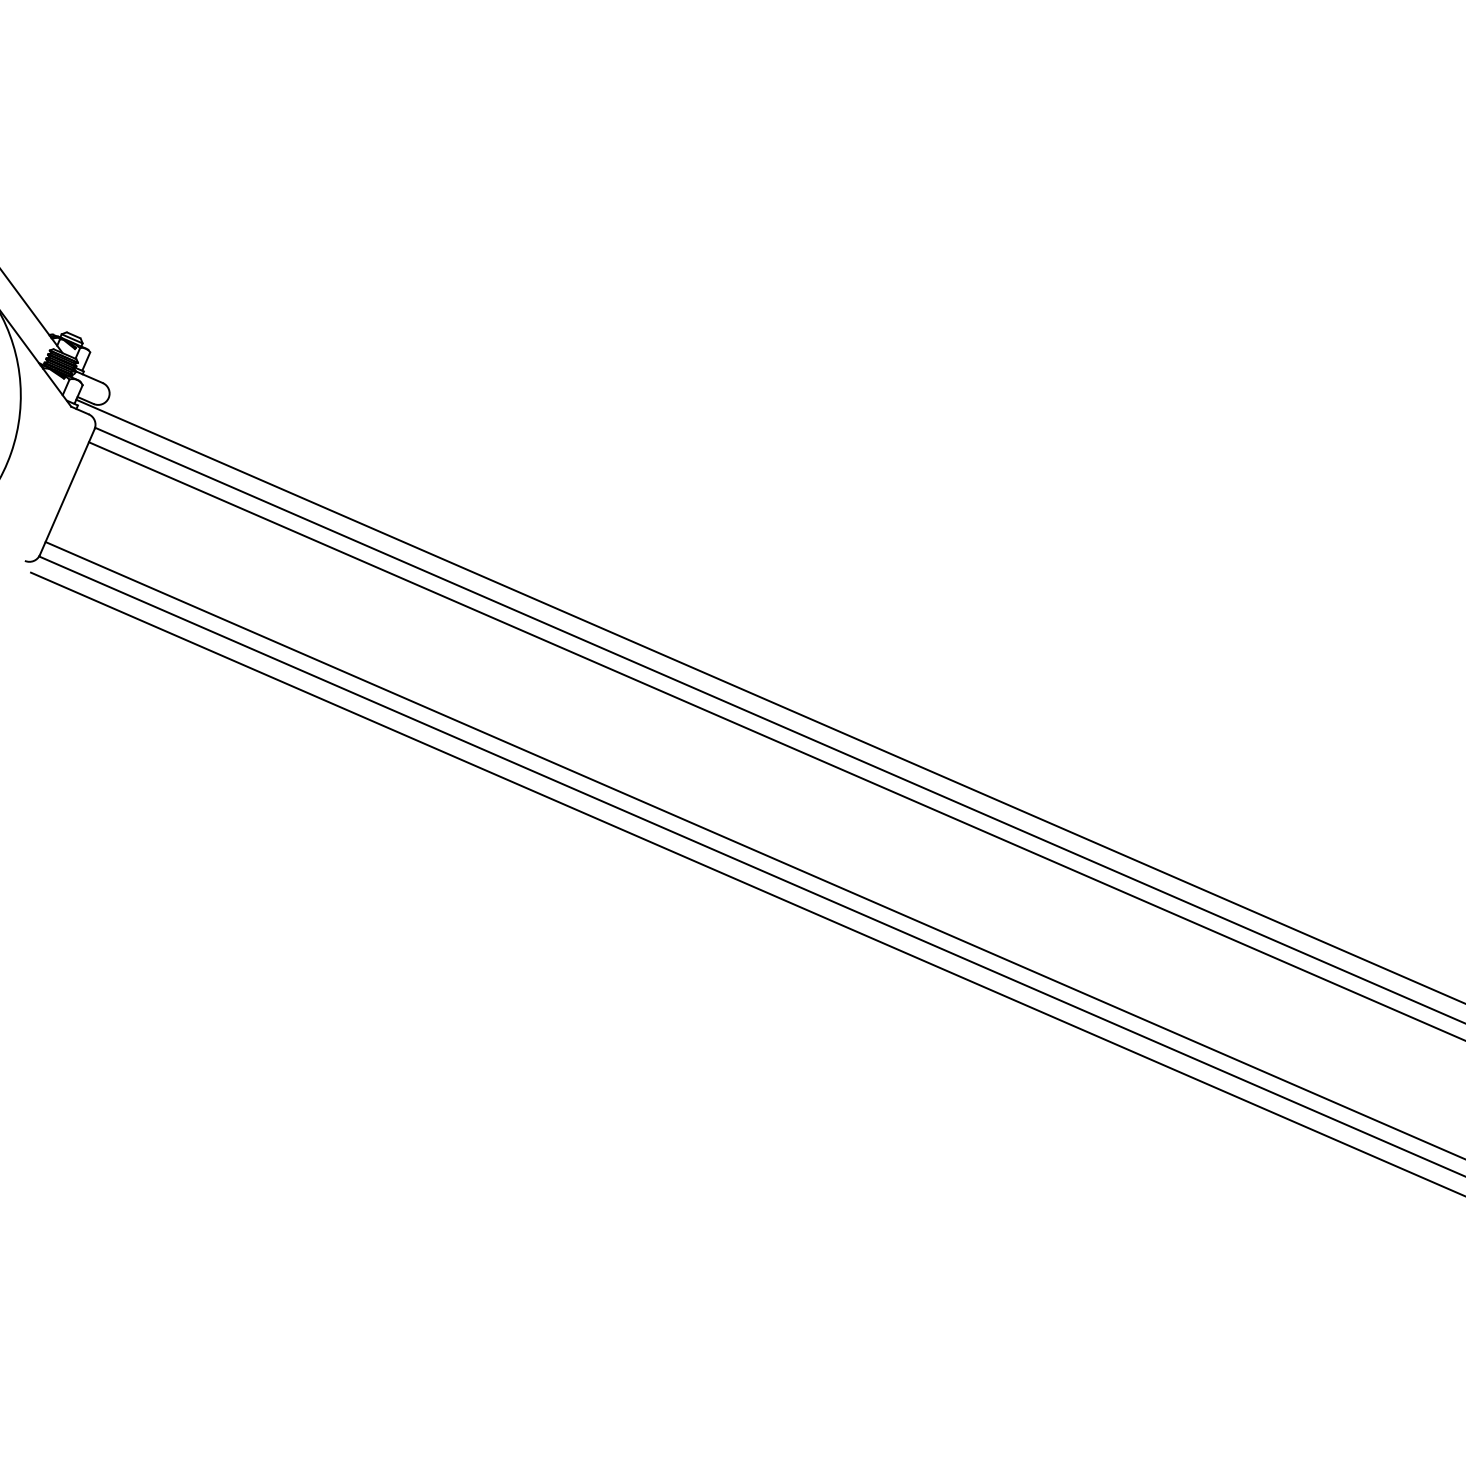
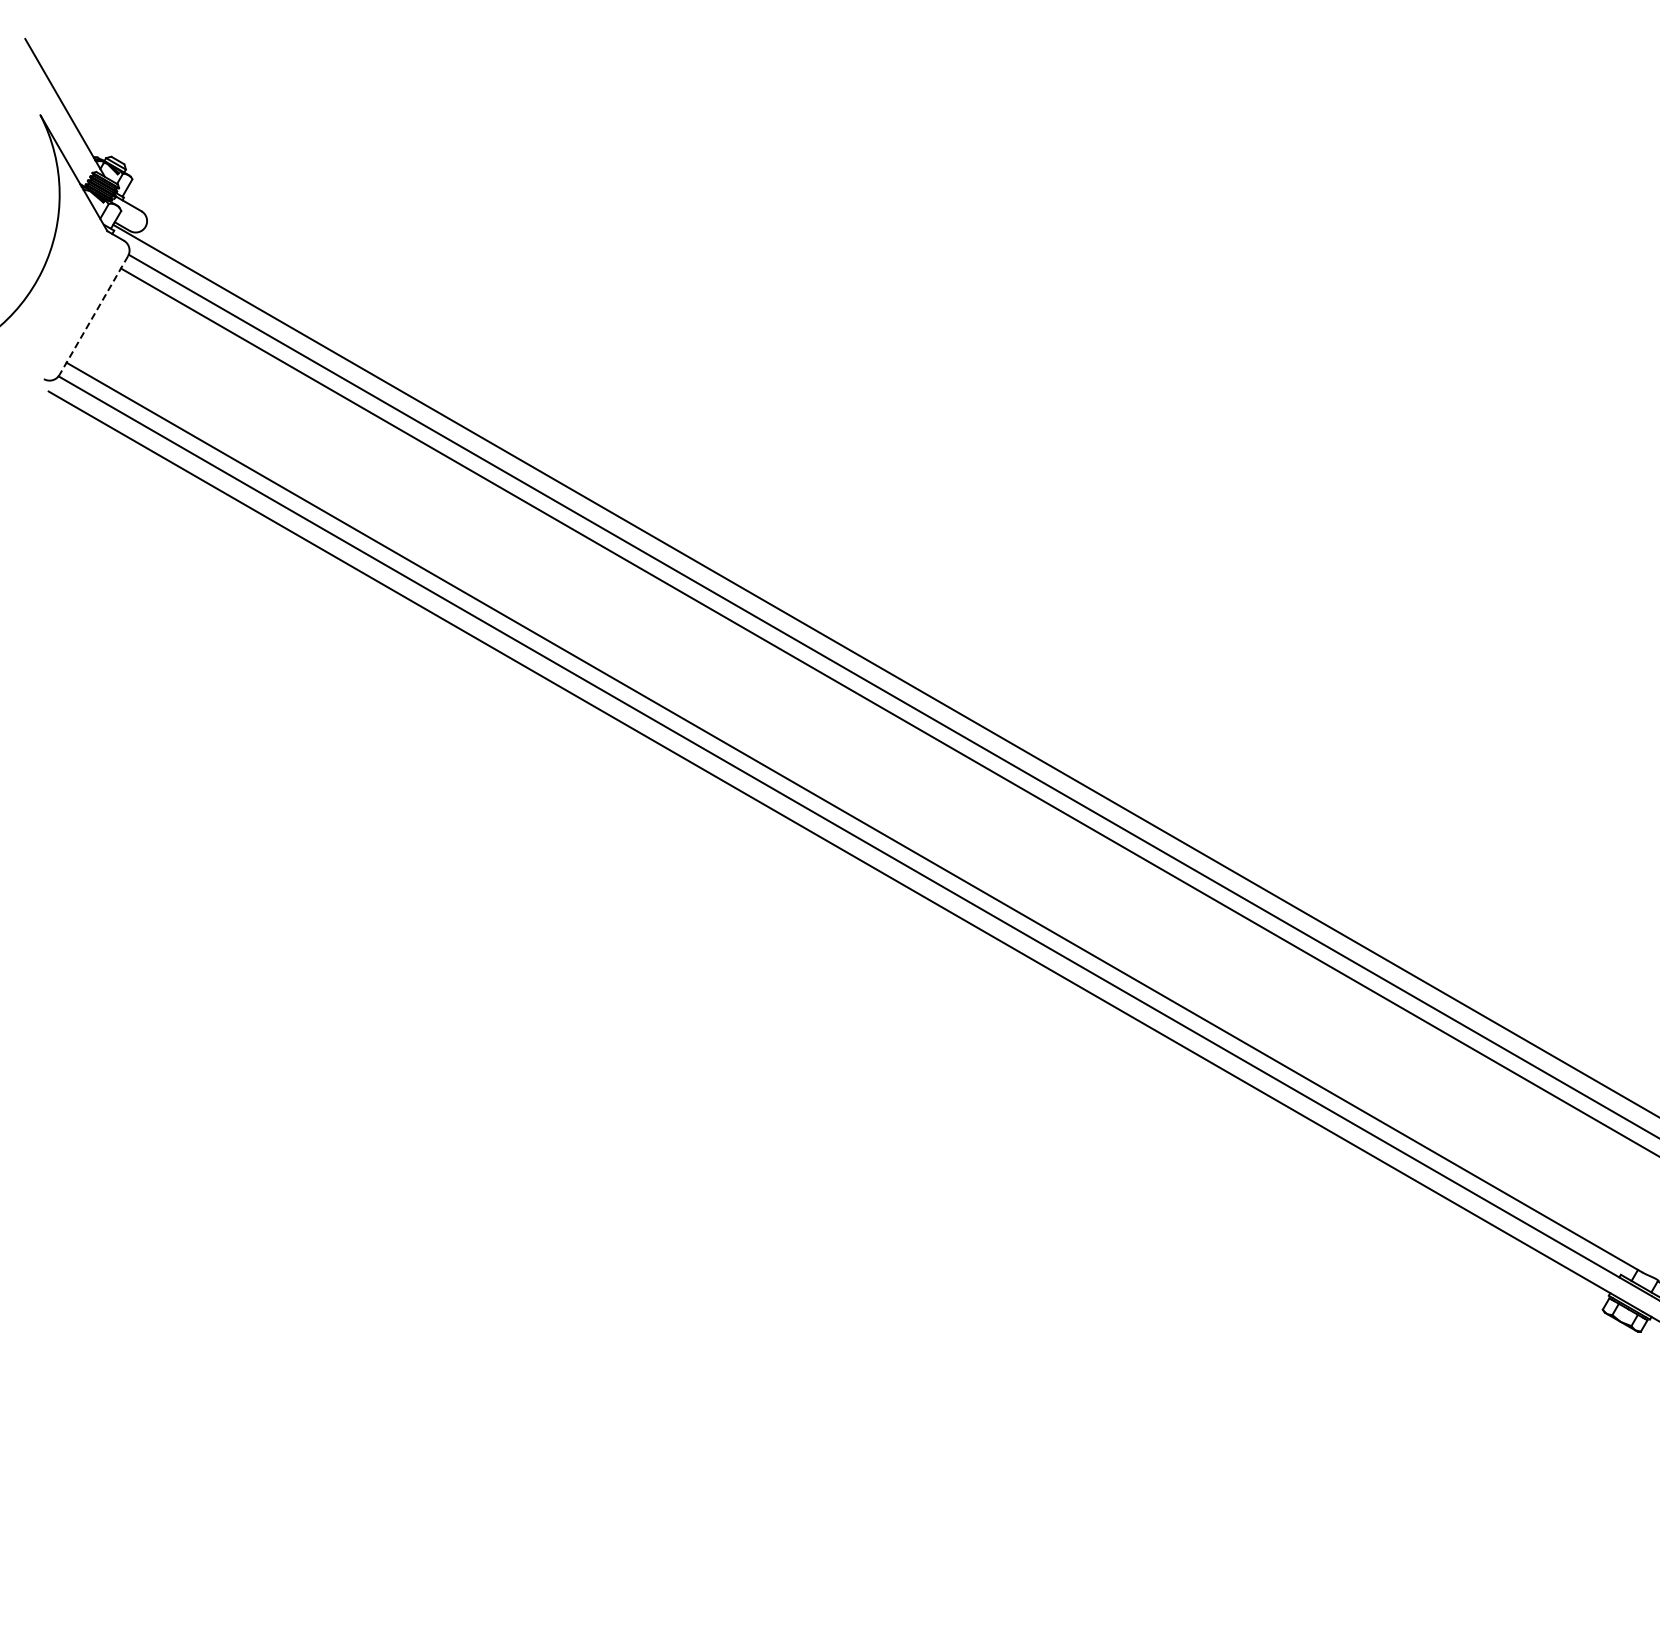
line: (66, 492) -> (93, 315), solid -> dashed

